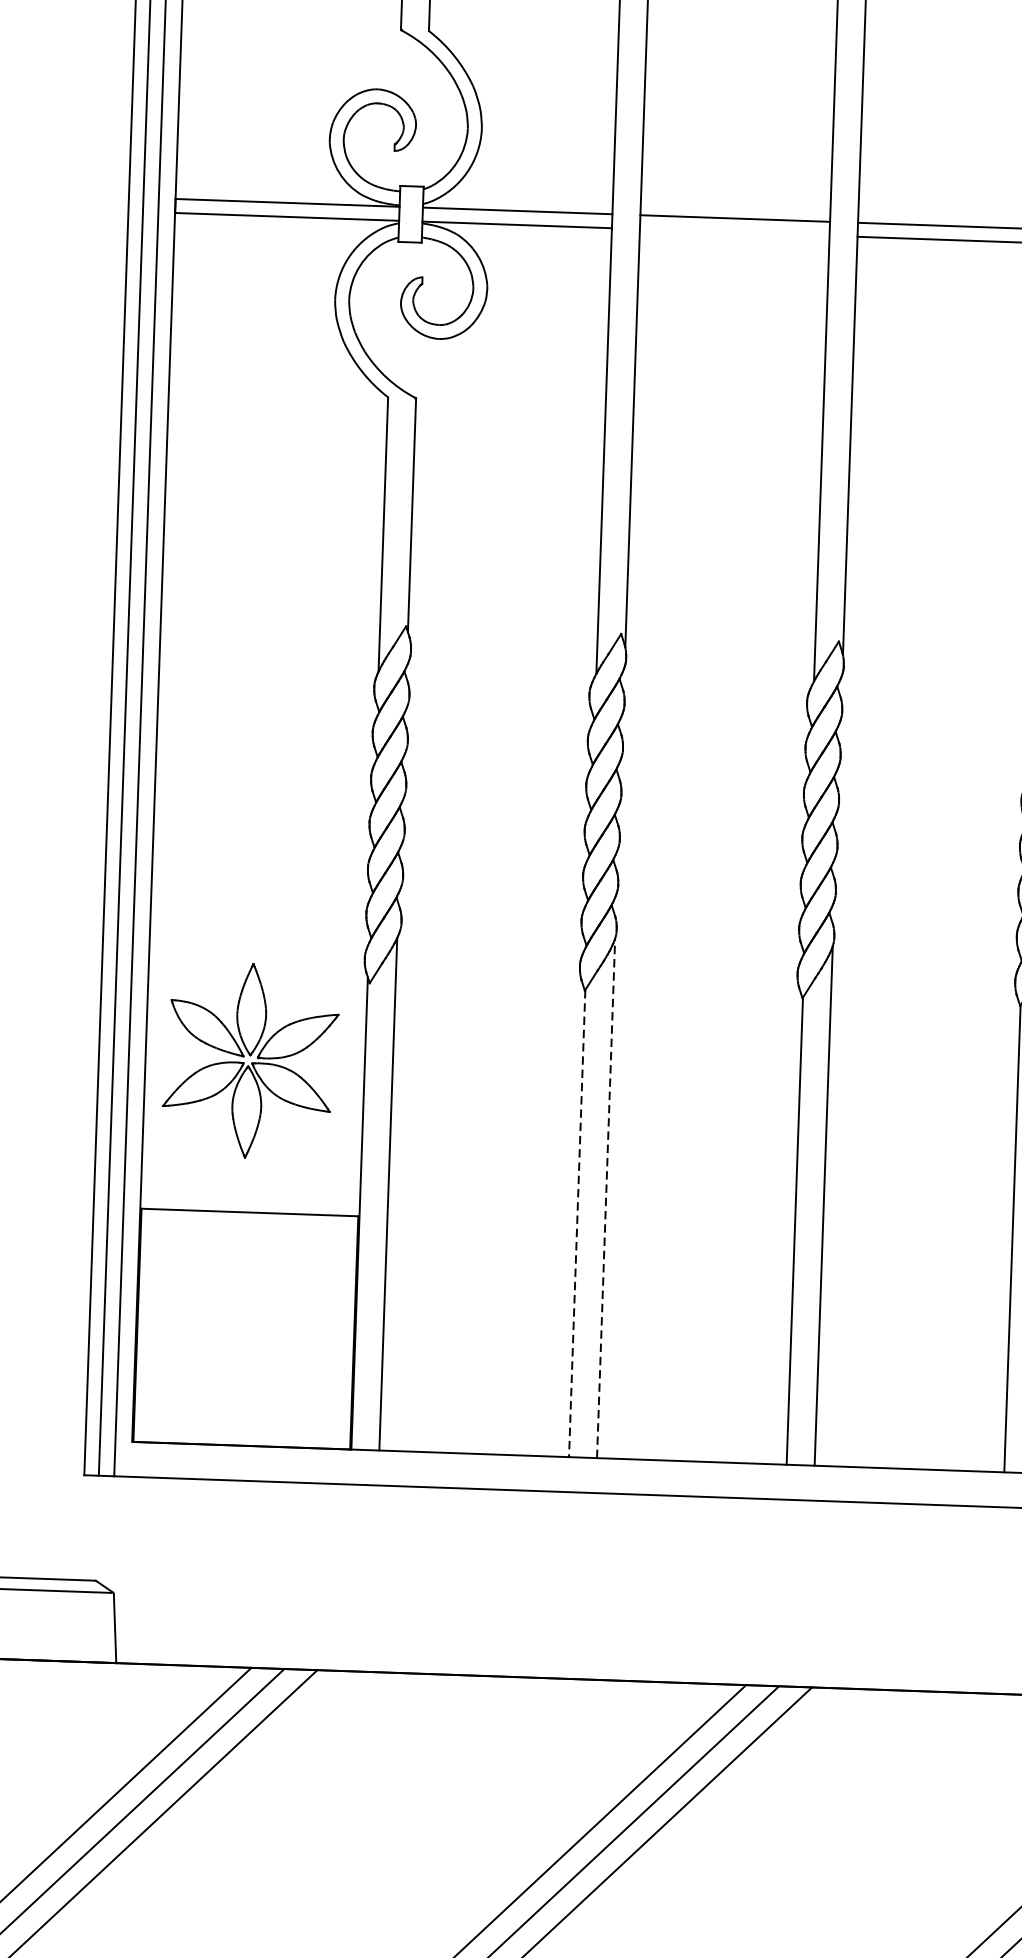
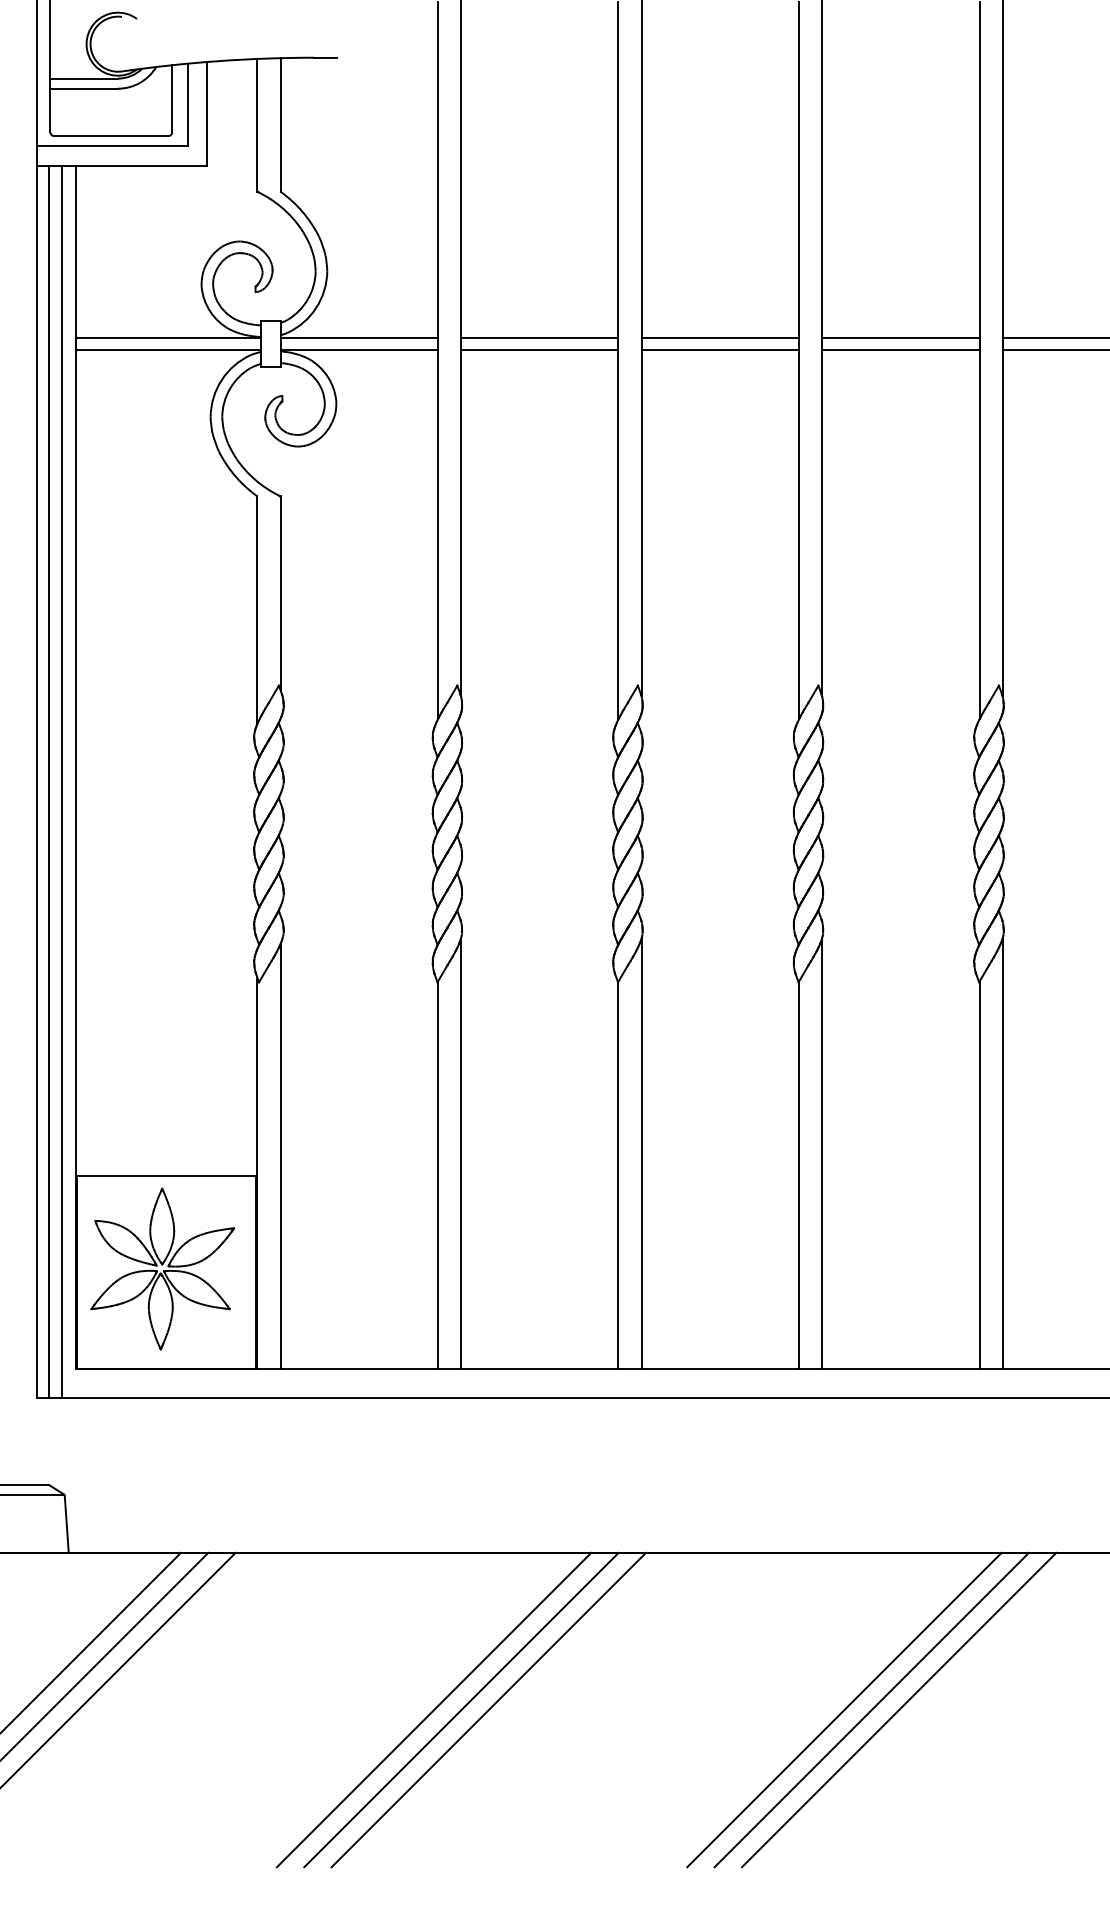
line: (734, 232) -> (539, 349), added
part: (250, 1060) -> (162, 1268), moved
line: (606, 1198) -> (461, 1153), dashed -> solid
line: (576, 1223) -> (437, 1175), dashed -> solid

